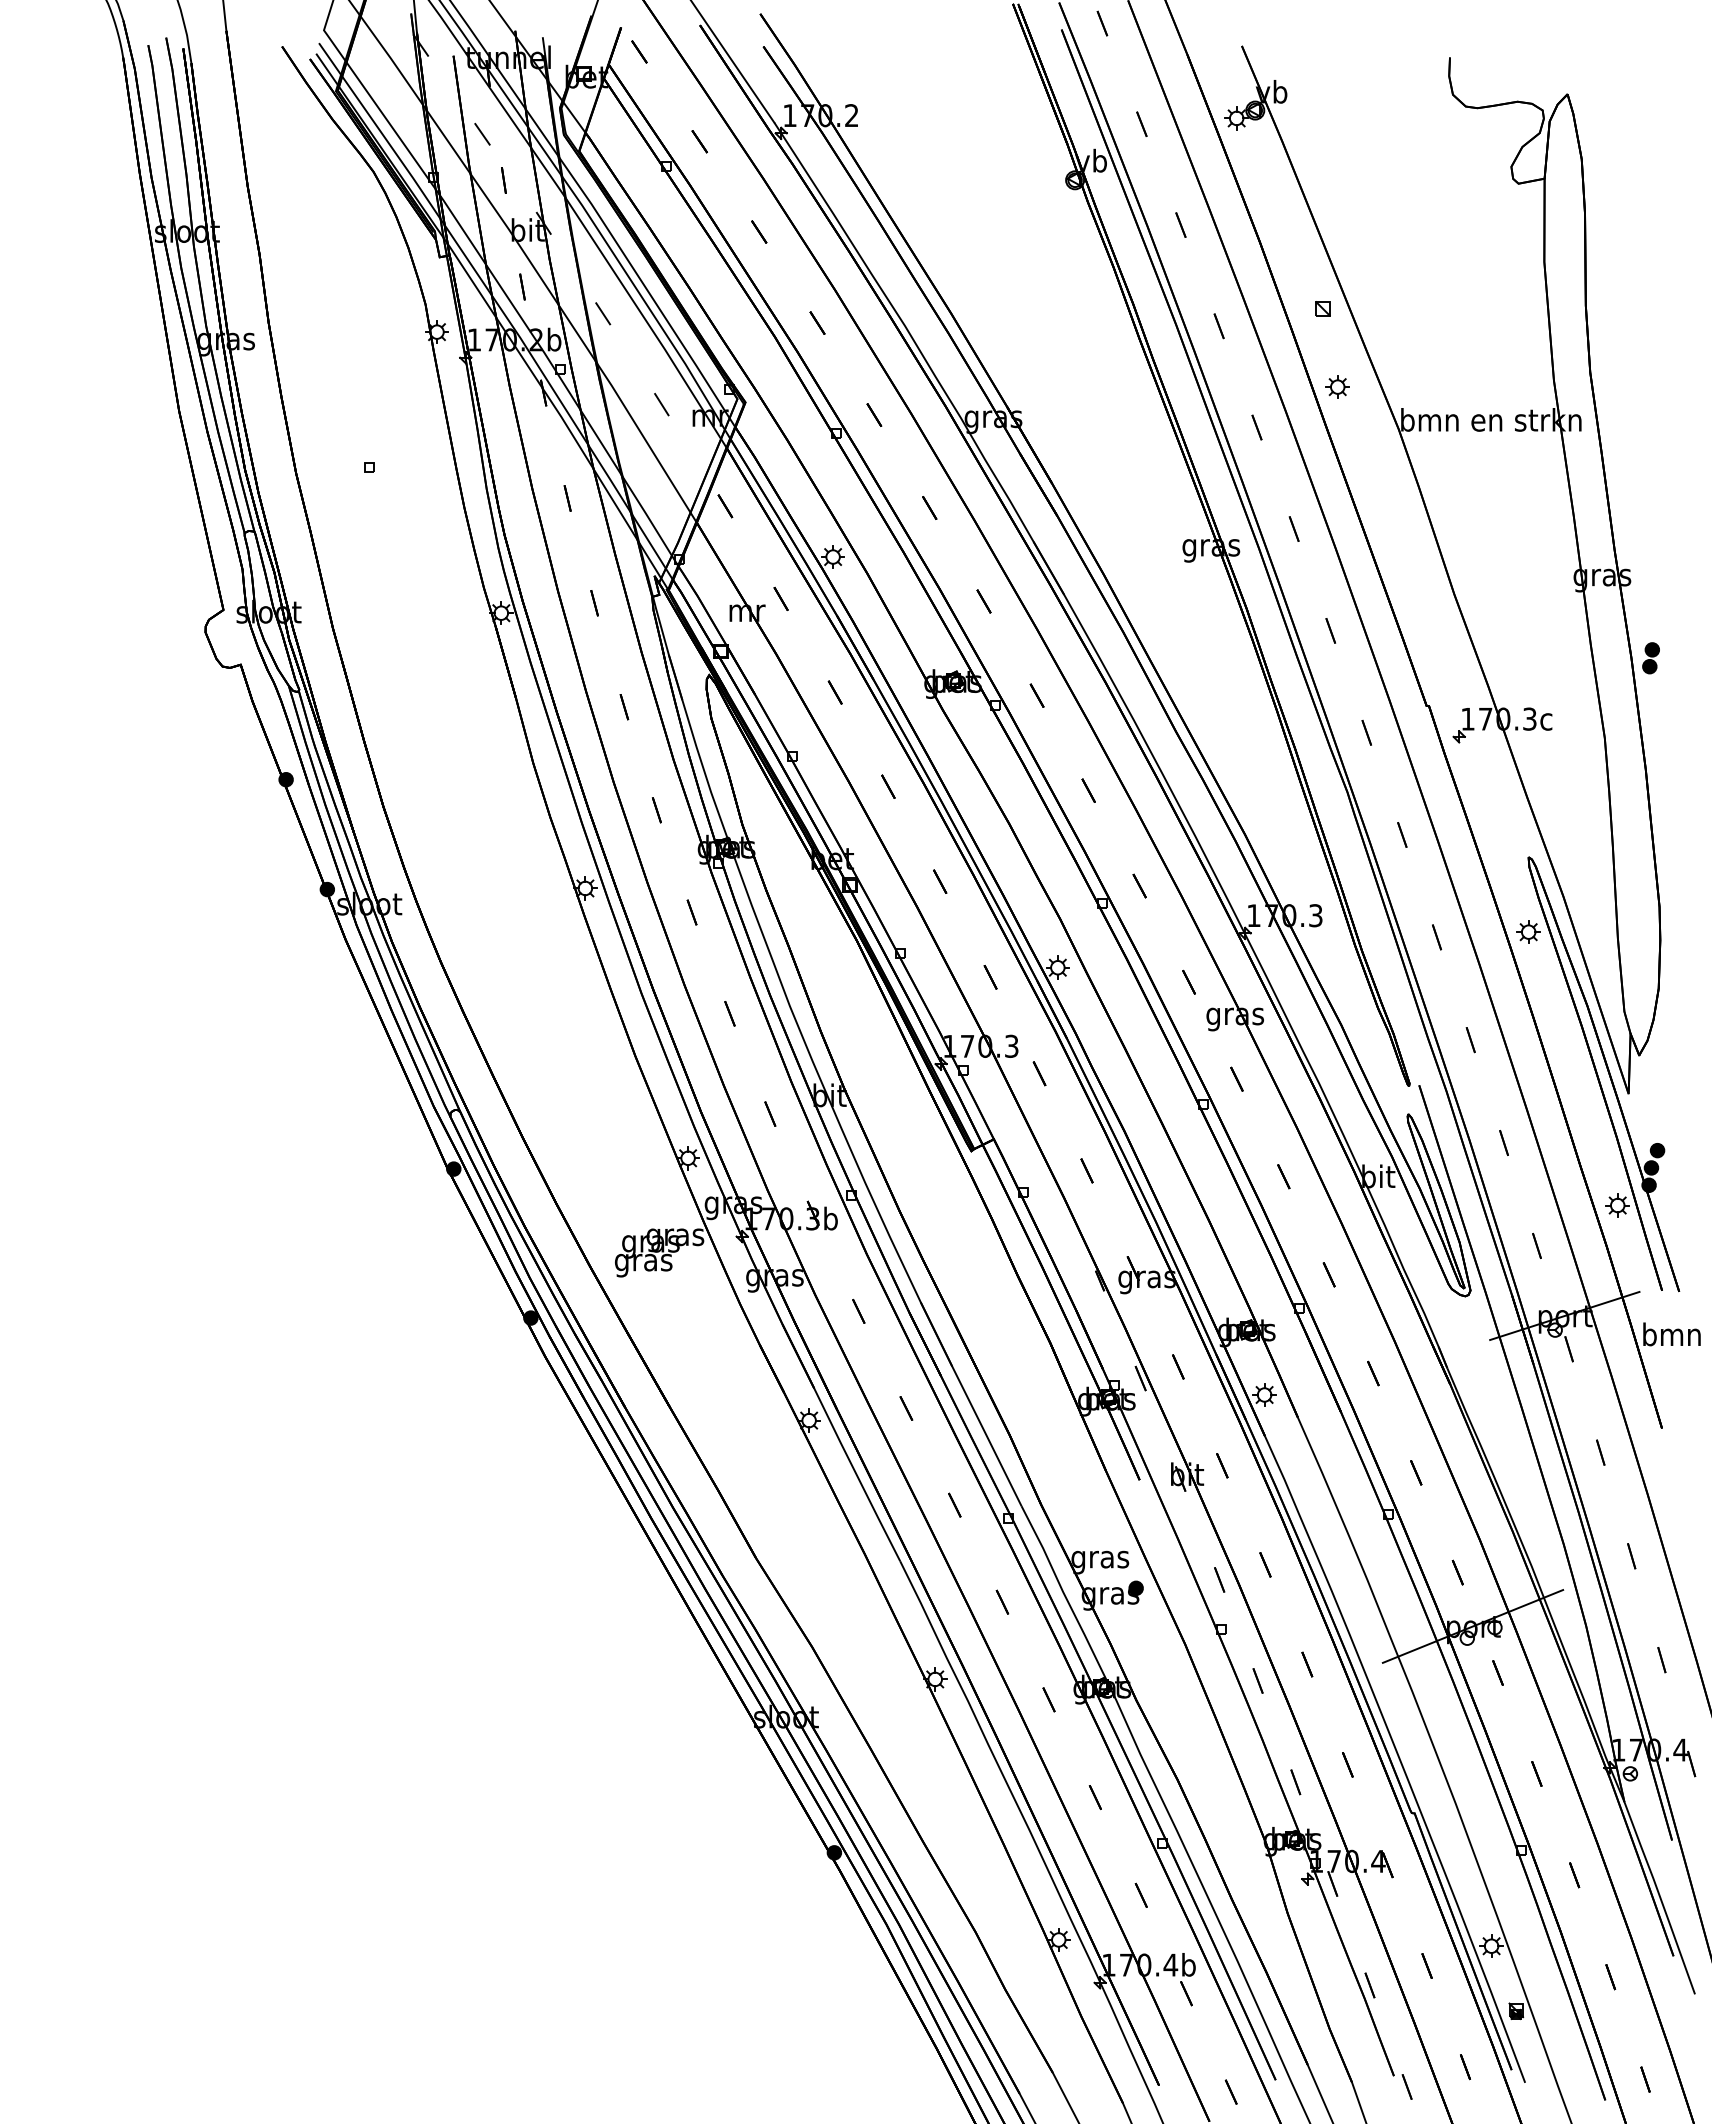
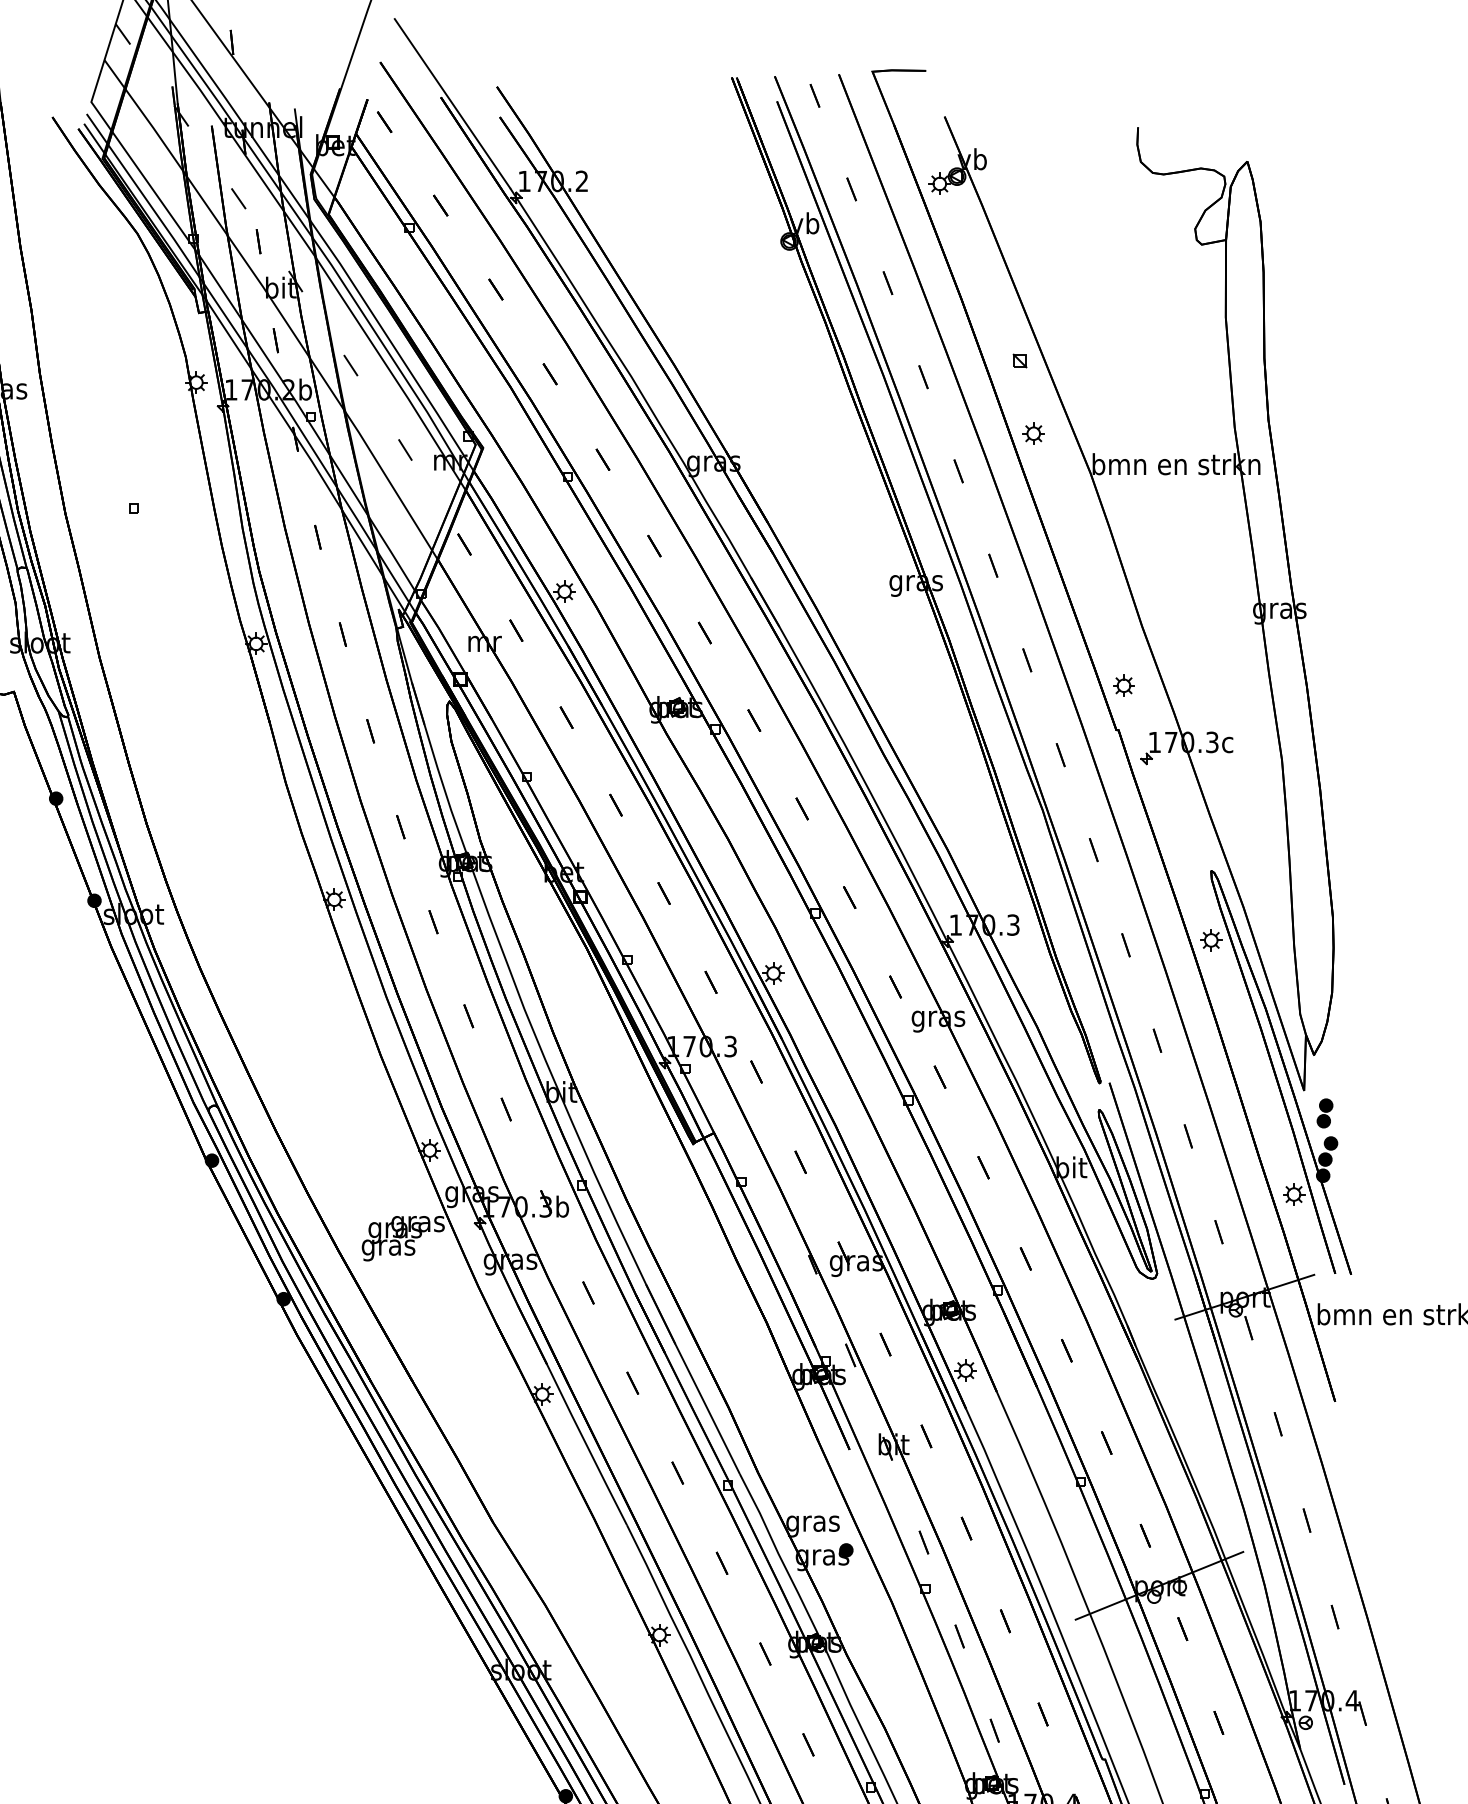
part: (1434, 658) -> (1123, 686), added
part: (1650, 658) -> (1324, 1113), moved

